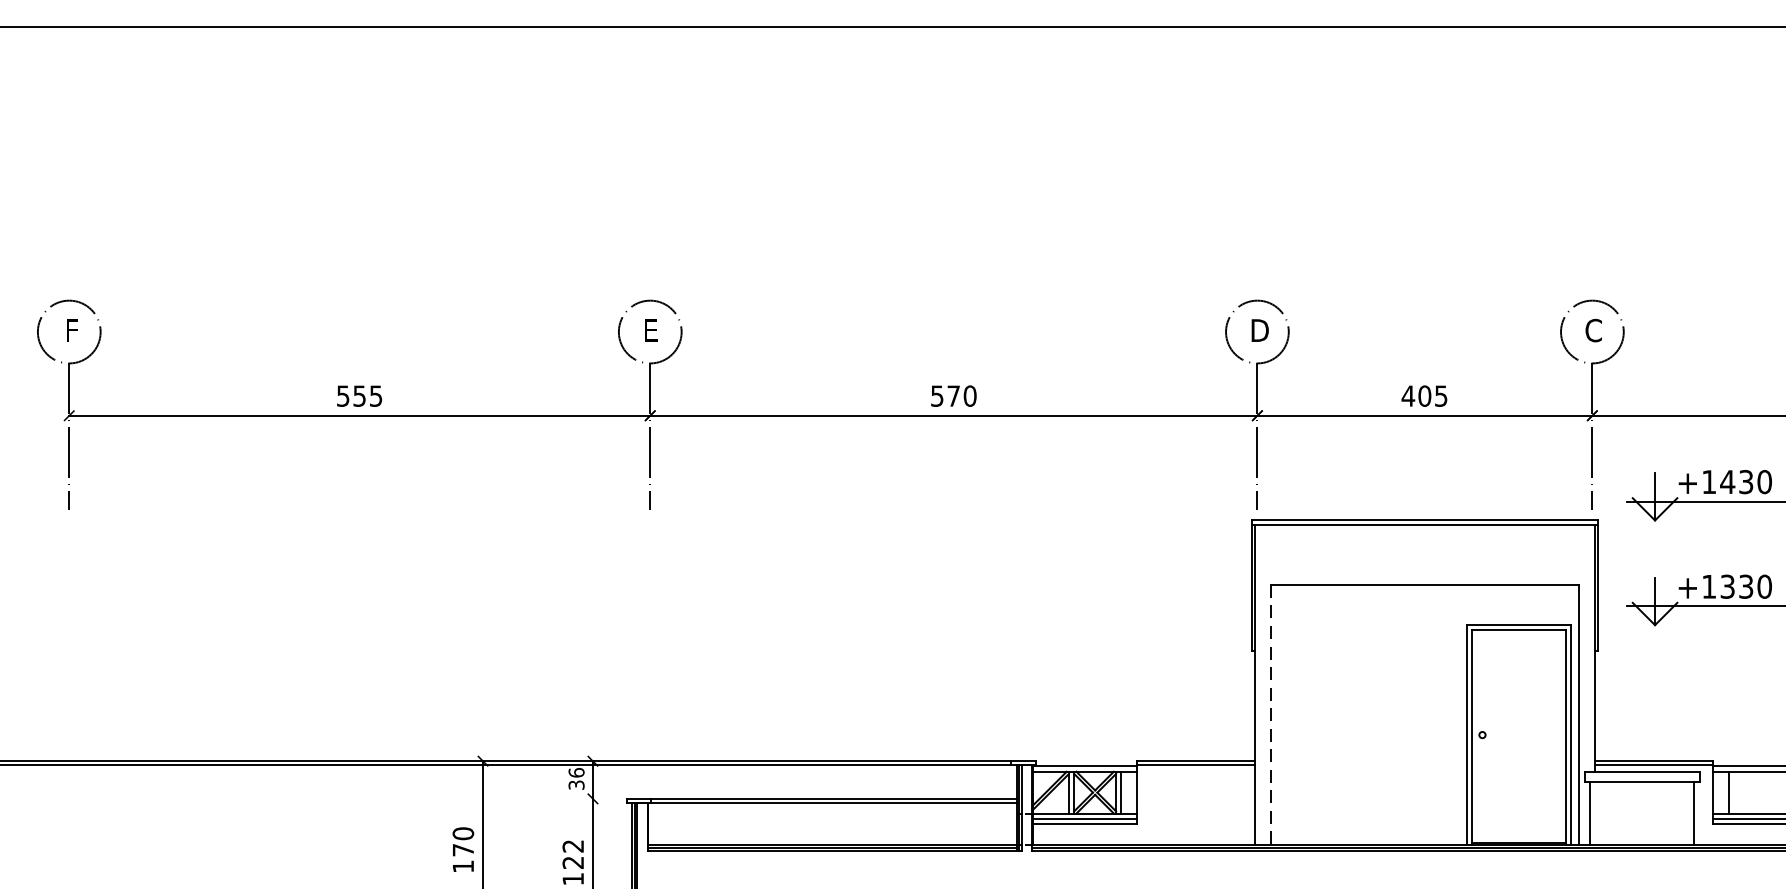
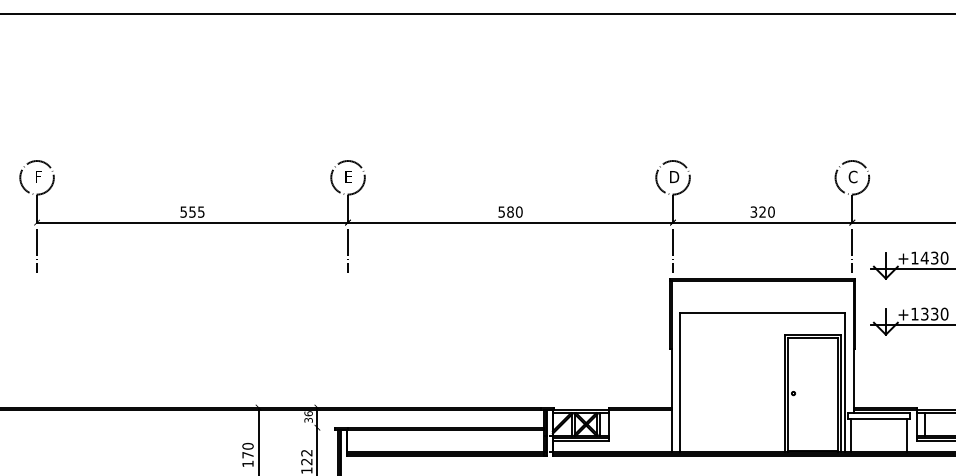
text: (953, 394) -> (510, 211), 570 -> 580
text: (1424, 394) -> (762, 211), 405 -> 320
line: (1271, 714) -> (680, 382), dashed -> solid

